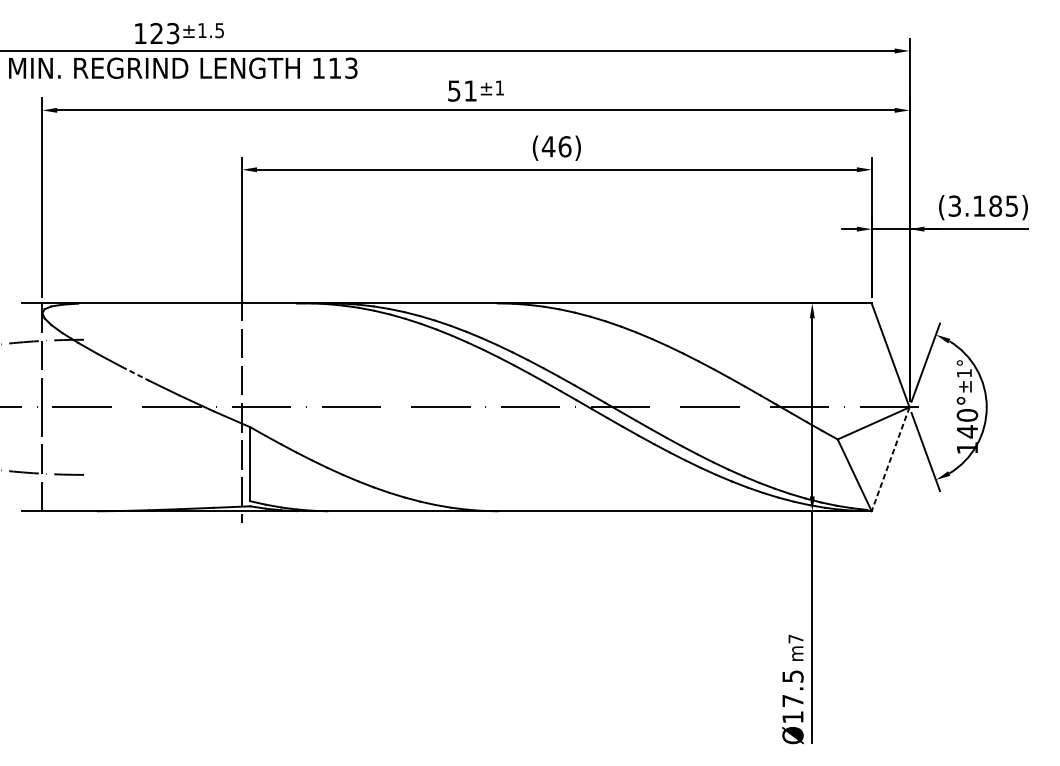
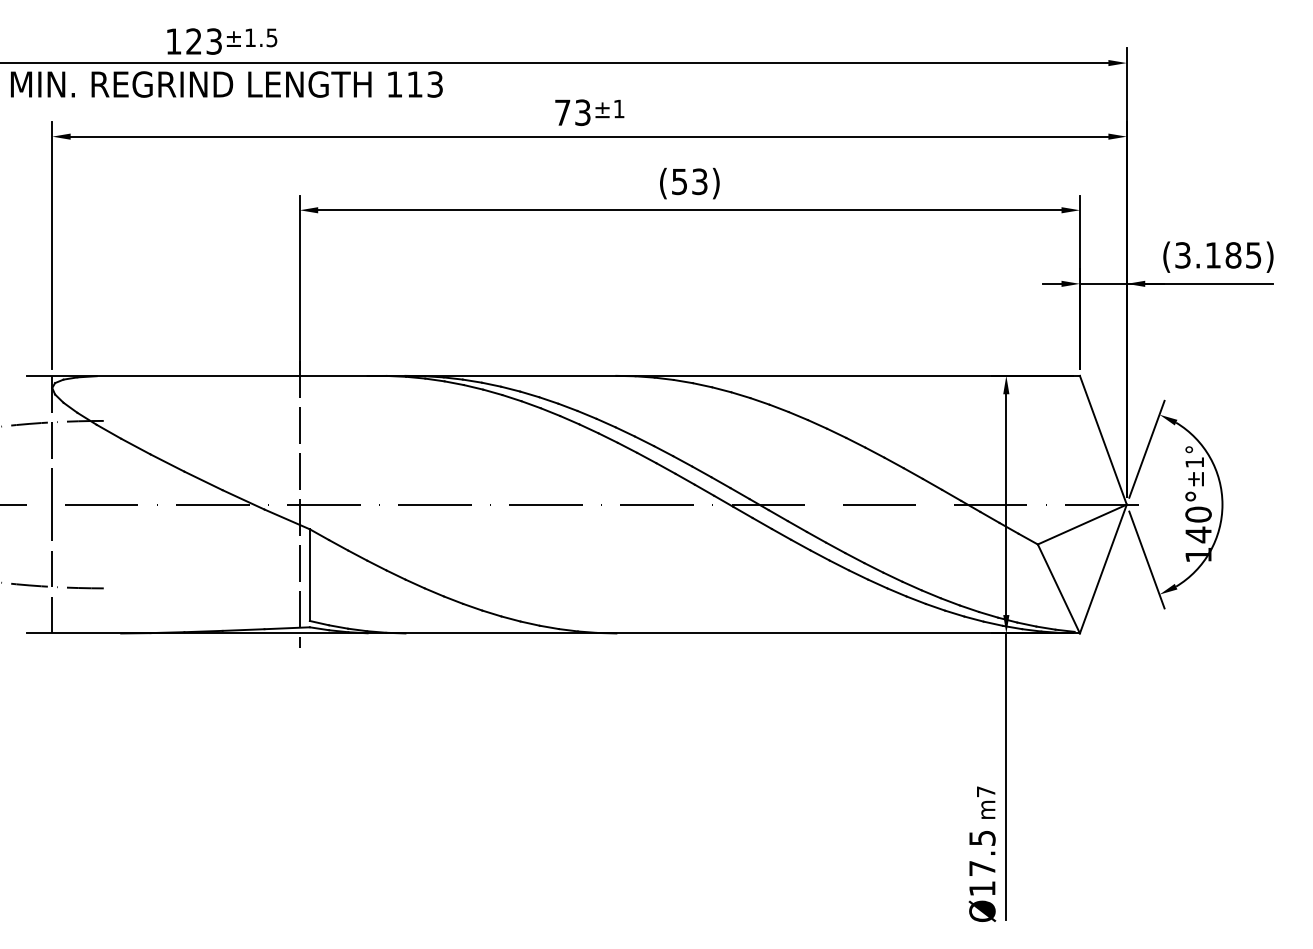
text: (462, 90) -> (572, 112), 51 -> 73
text: (556, 146) -> (689, 181), (46) -> (53)
line: (135, 374) -> (167, 463), dashed -> solid
line: (890, 459) -> (1103, 569), dashed -> solid

